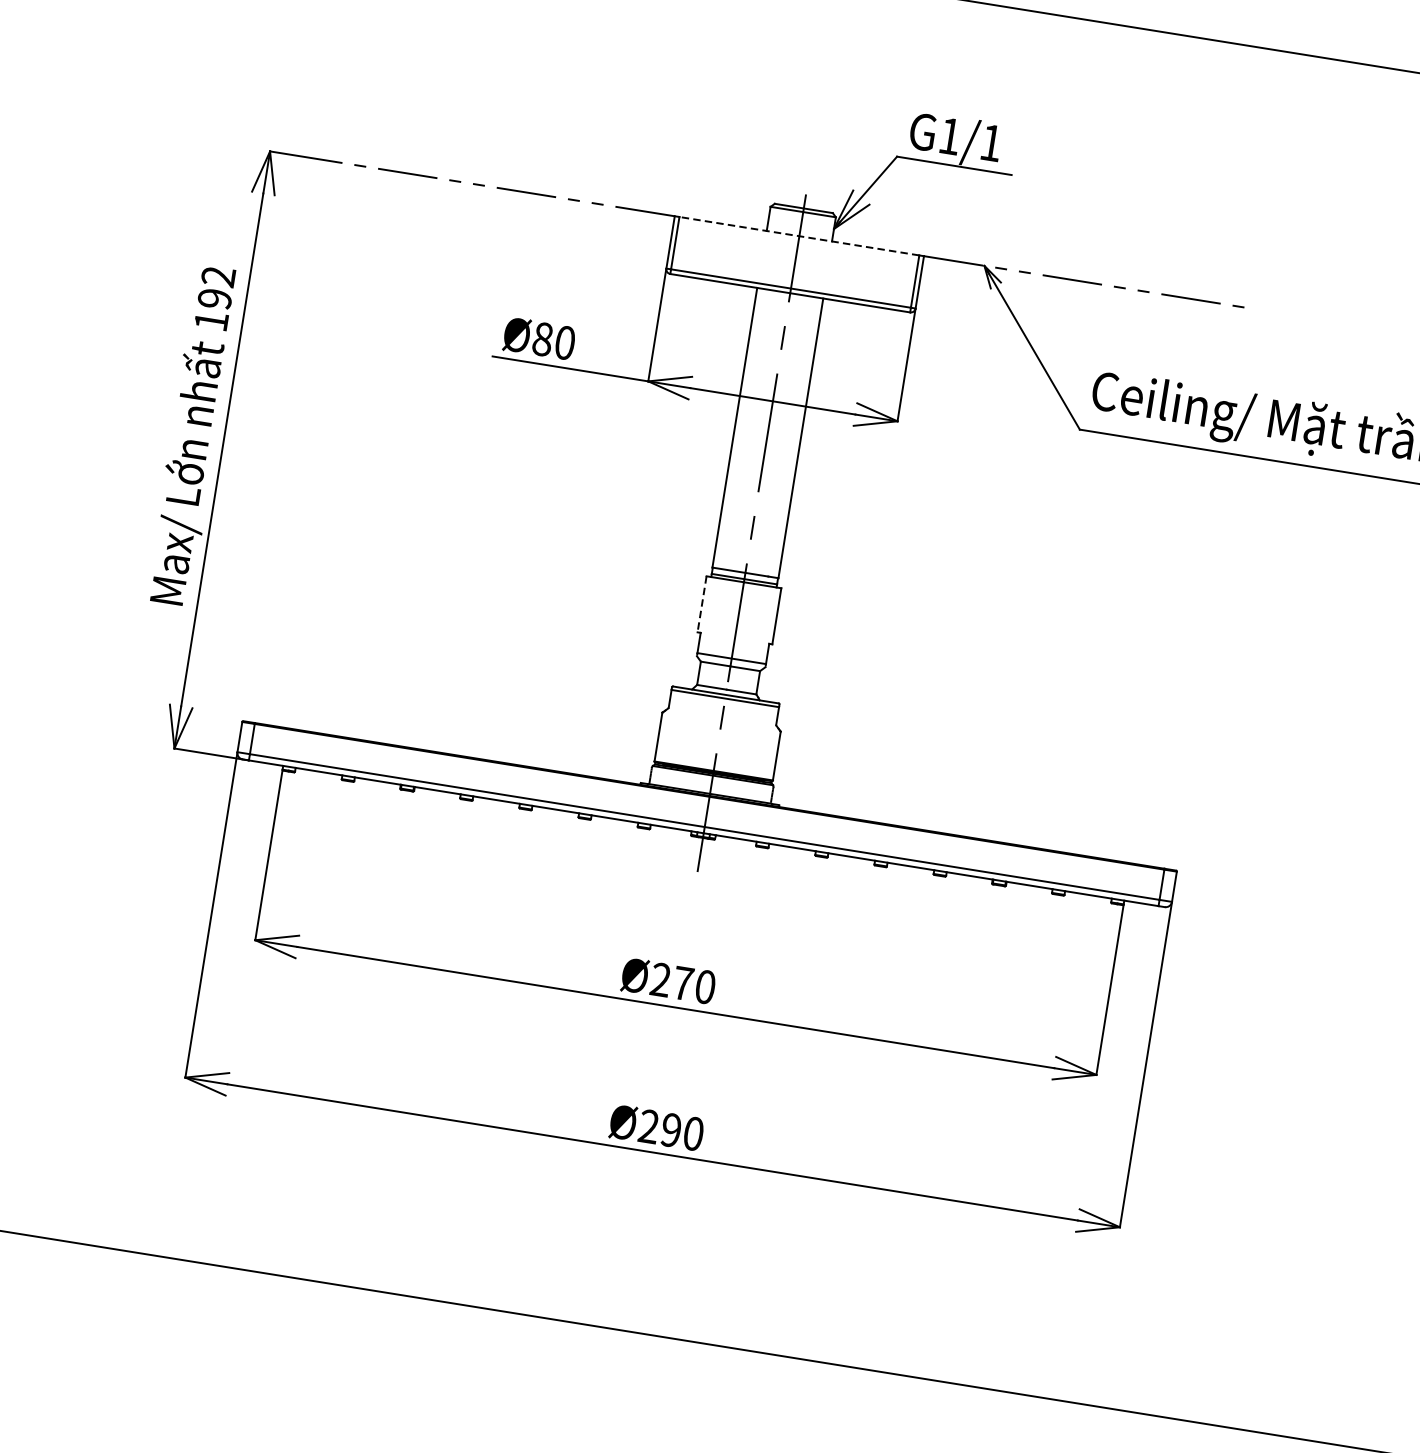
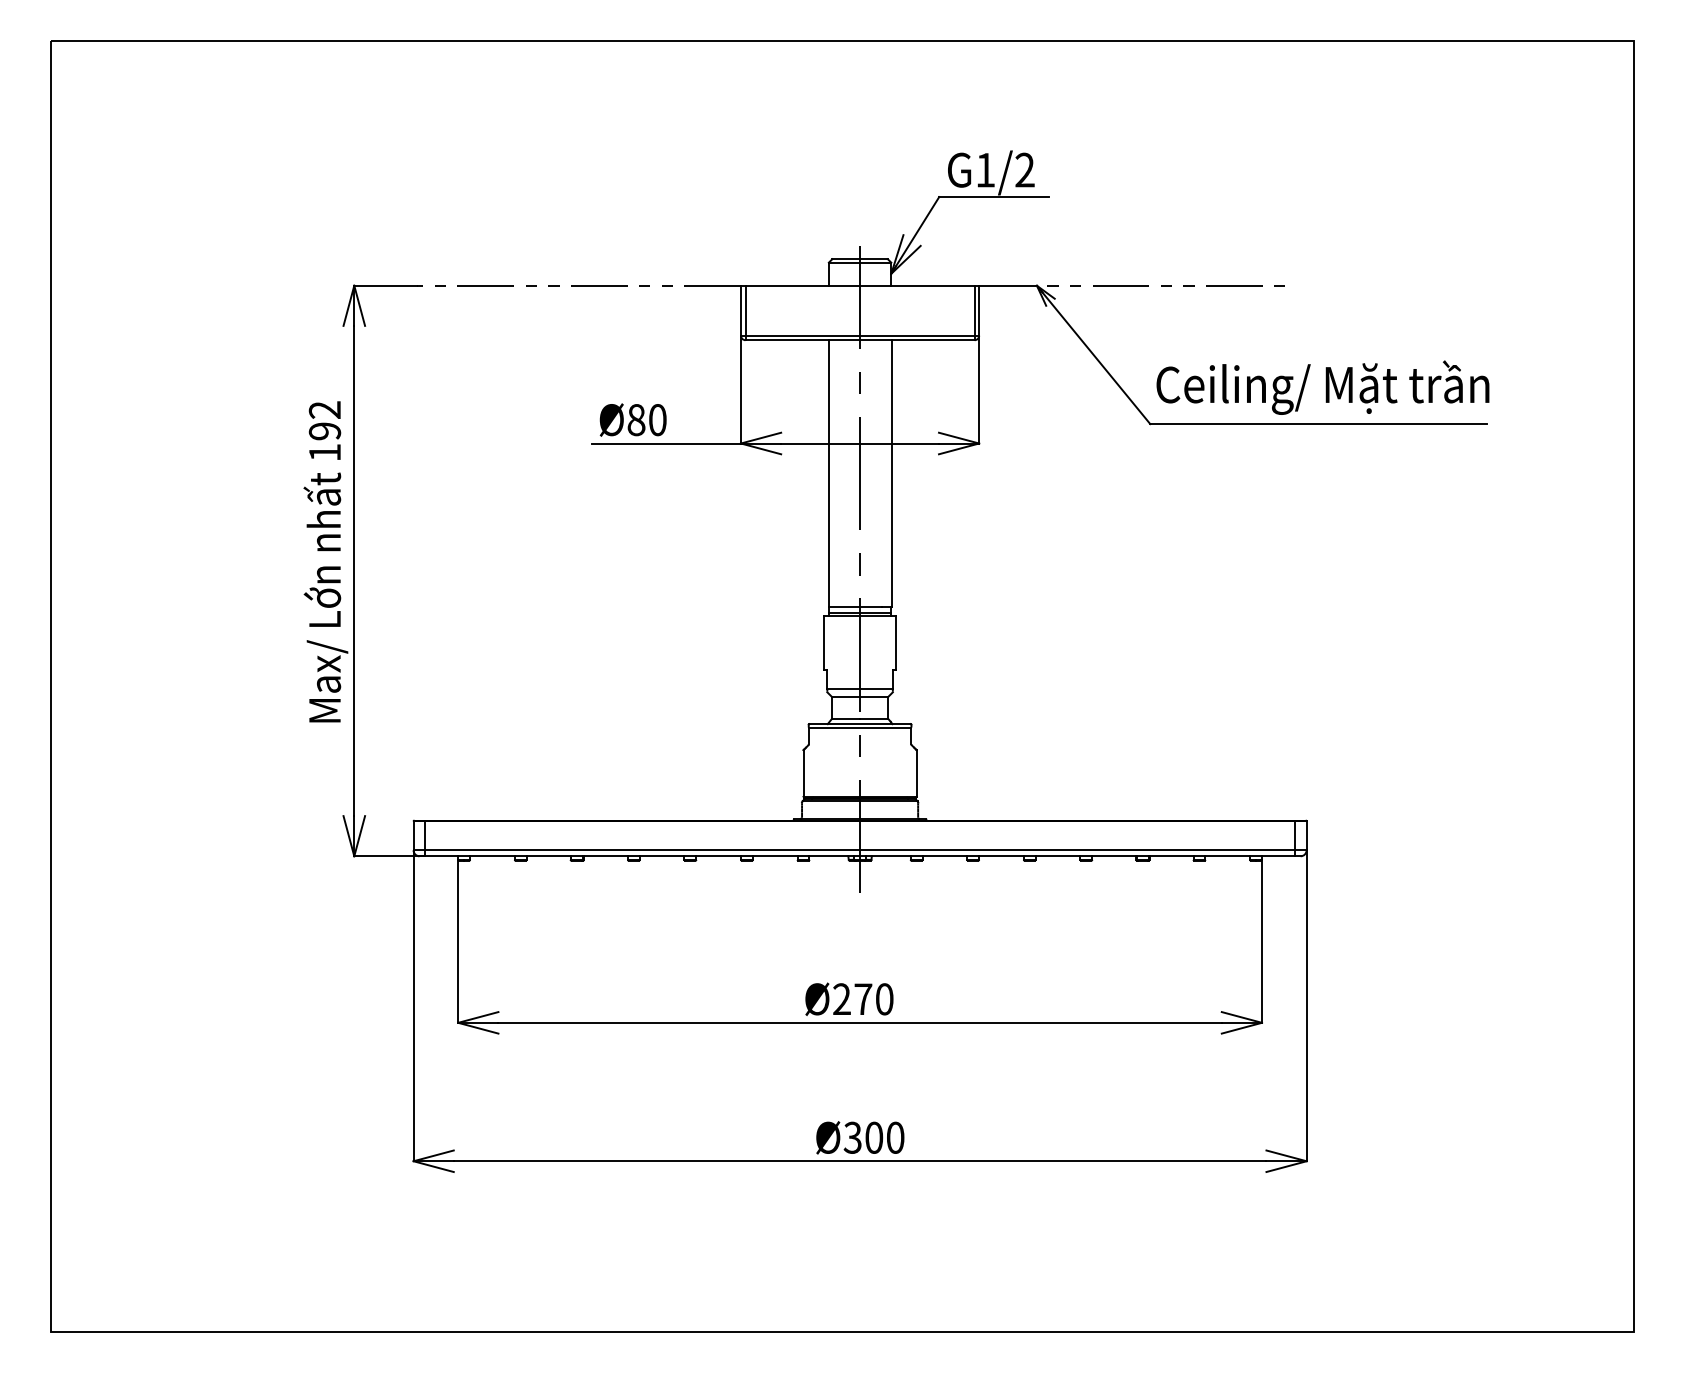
text: (990, 142) -> (1024, 169), G1/1 -> G1/2
line: (799, 236) -> (860, 285), dashed -> solid
line: (702, 604) -> (824, 643), dashed -> solid
text: (660, 1128) -> (863, 1137), Ø290 -> Ø300

